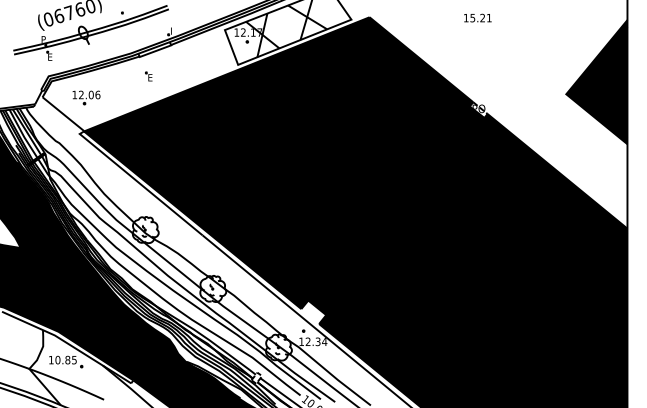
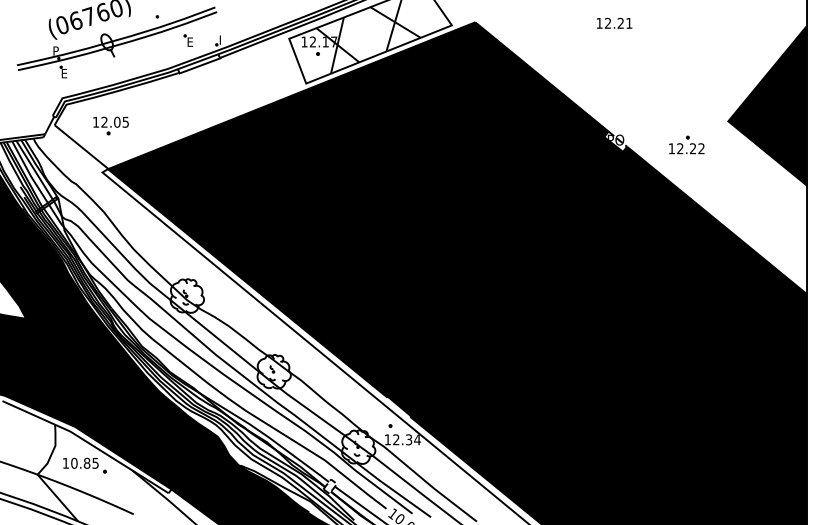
text: (473, 17) -> (608, 22), 15.21 -> 12.21
part: (148, 76) -> (187, 40), moved
text: (97, 94) -> (125, 121), 12.06 -> 12.05
part: (533, 112) -> (686, 144), added
fill: (313, 312) -> (403, 401), added

